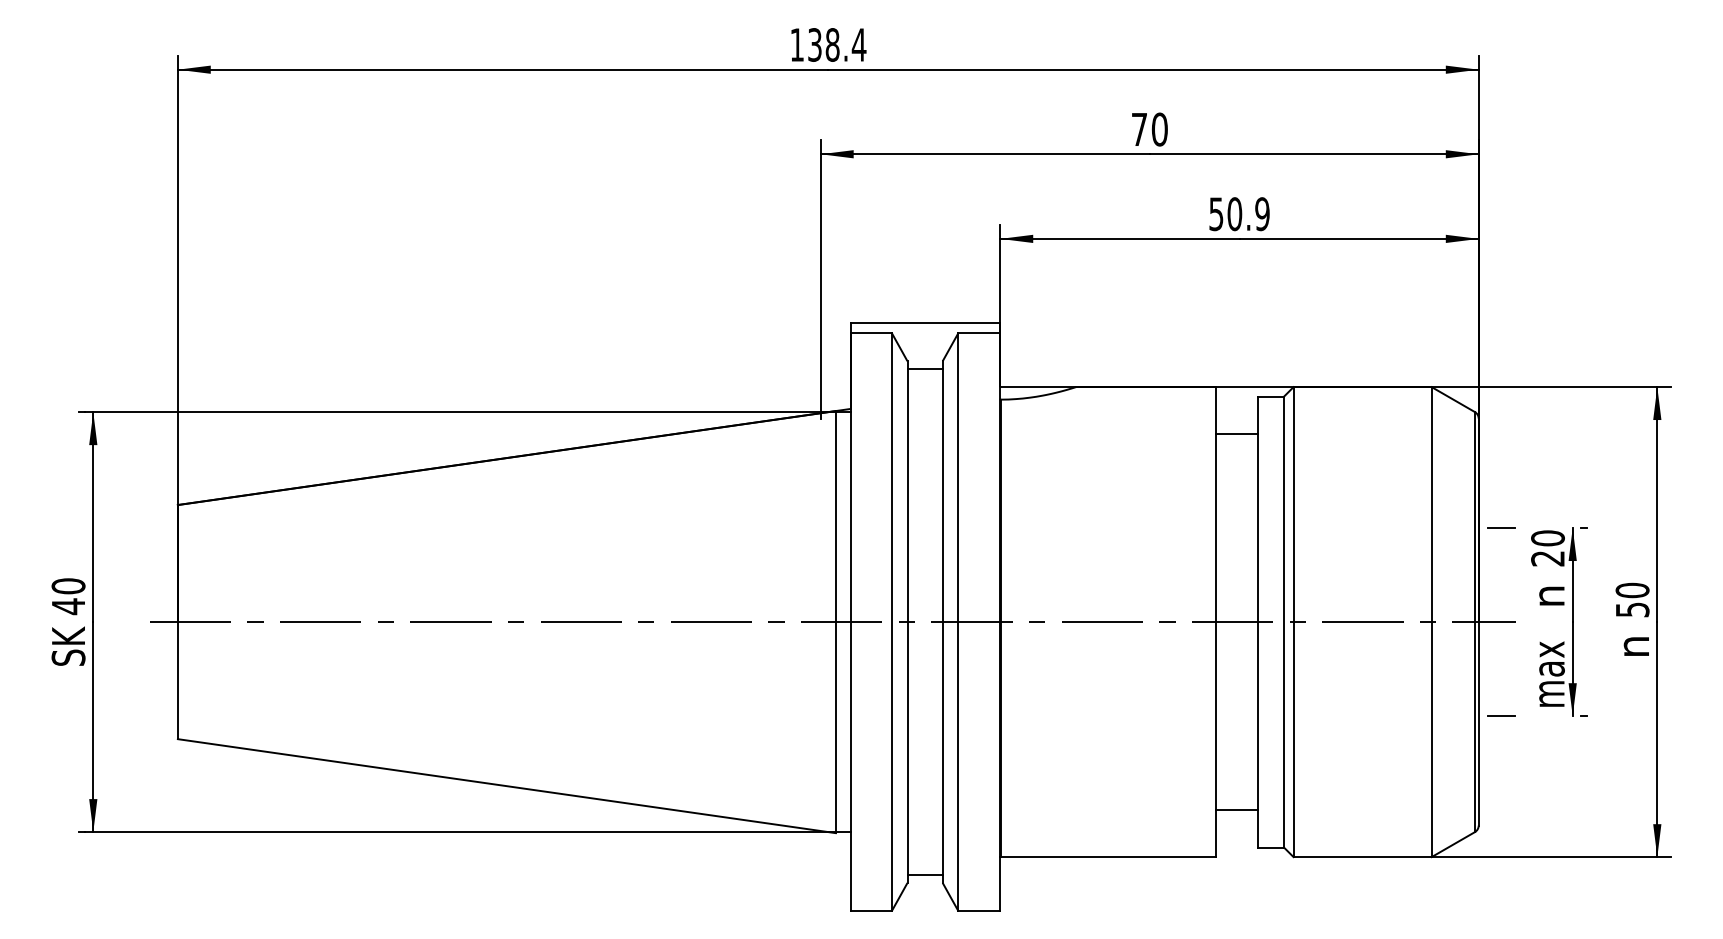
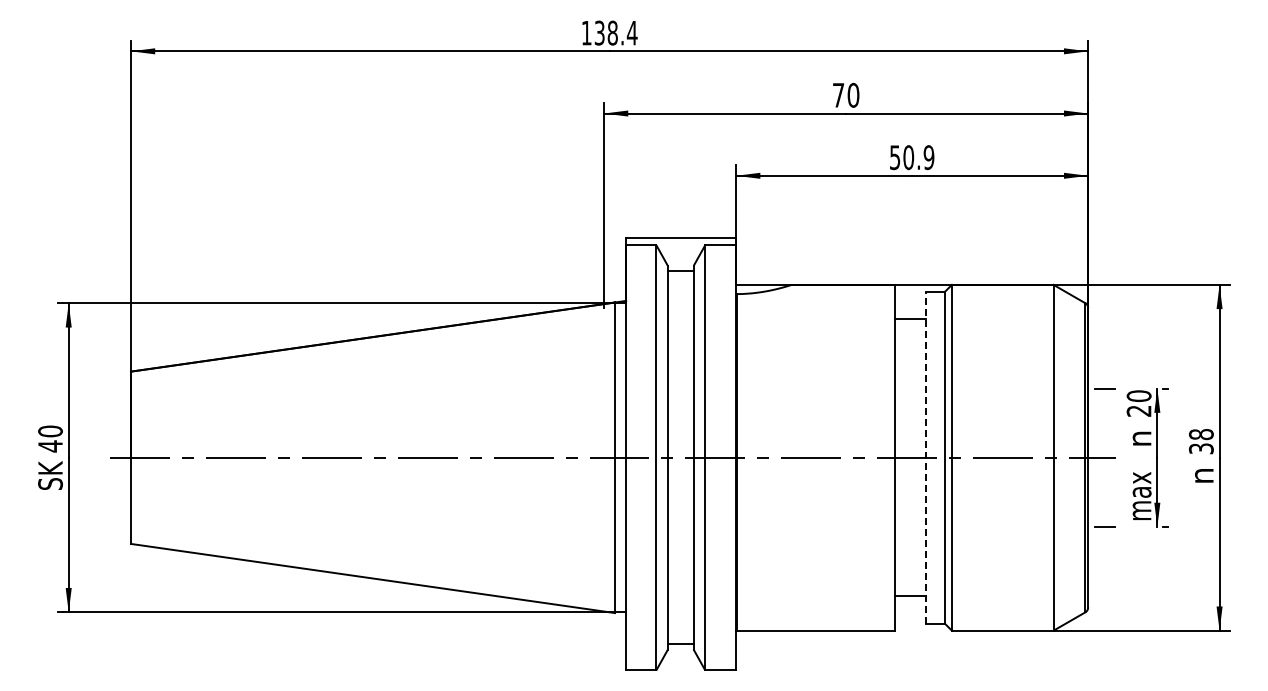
text: (1631, 599) -> (1200, 441), 50 -> 38
line: (1257, 621) -> (925, 457), solid -> dashed

